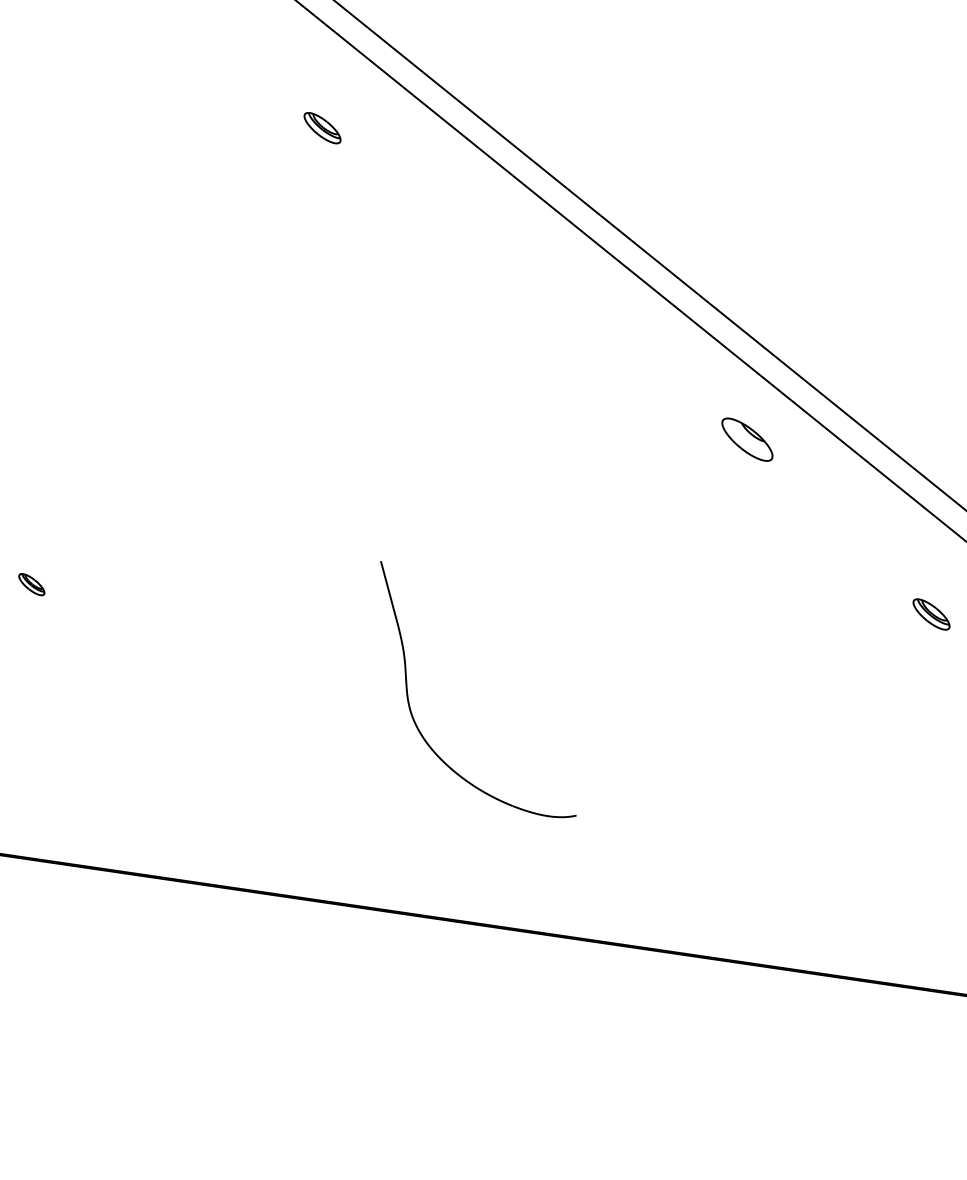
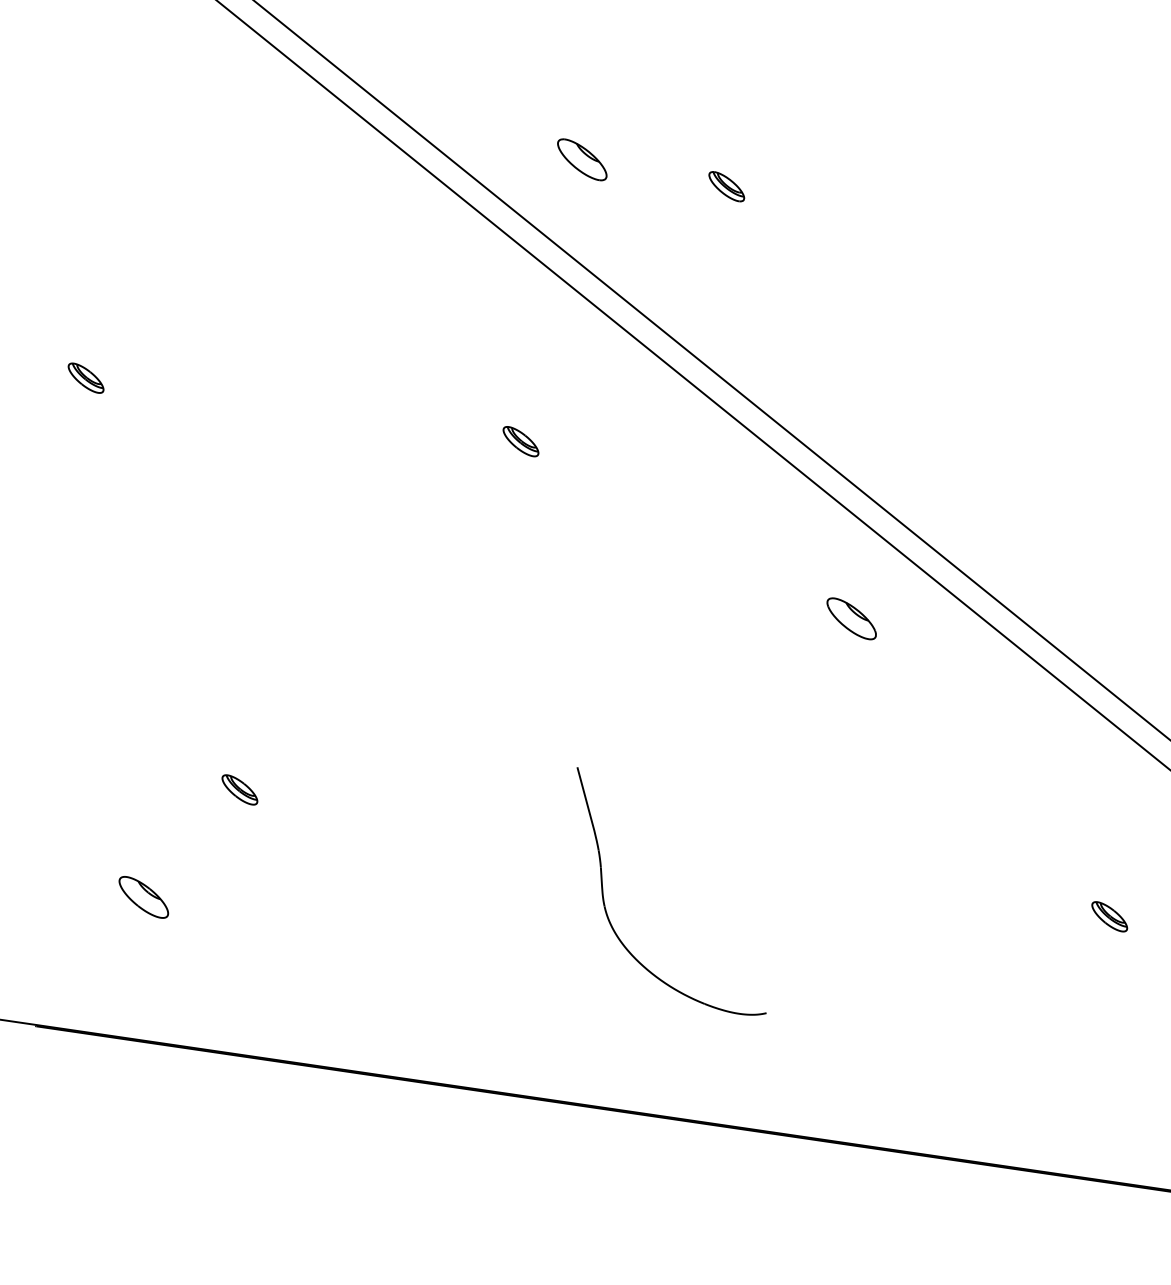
part: (322, 128) -> (520, 441), moved
part: (747, 439) -> (851, 618), moved
part: (31, 584) -> (239, 789), size x1.43
part: (931, 614) -> (1109, 916), moved

